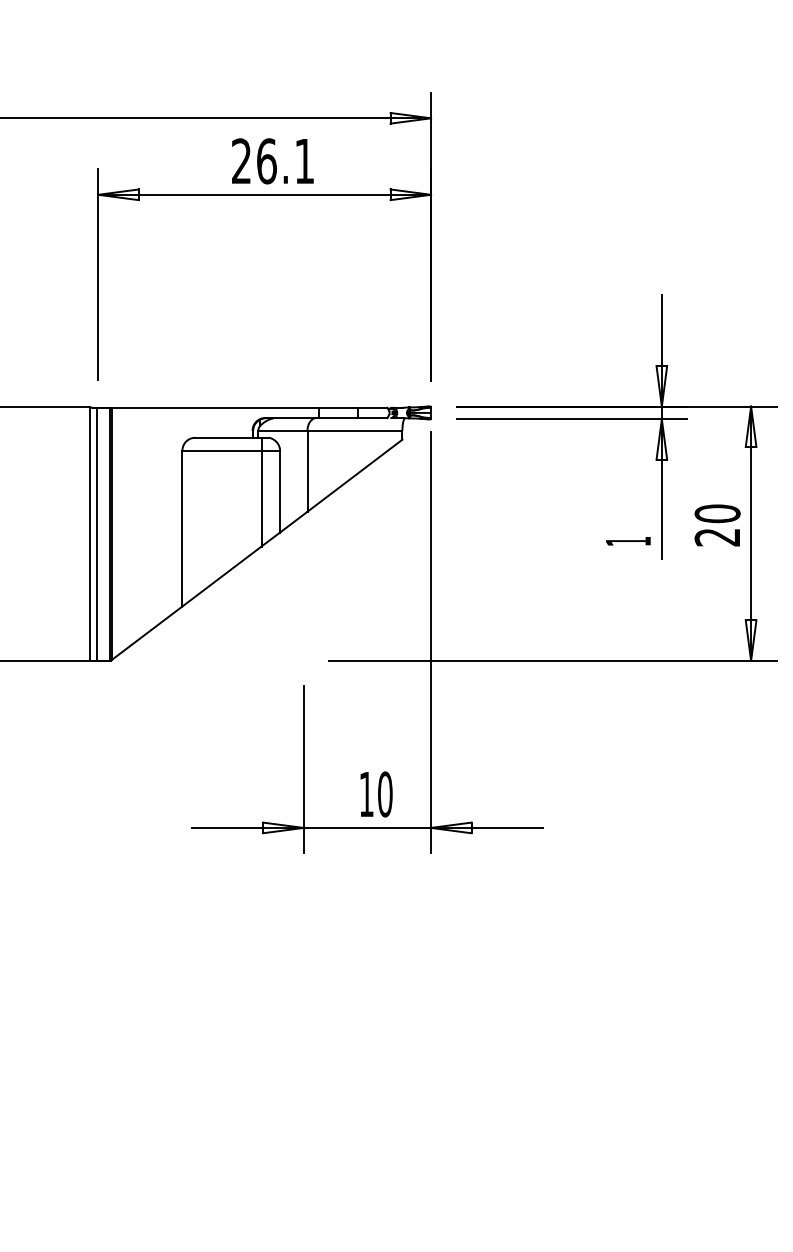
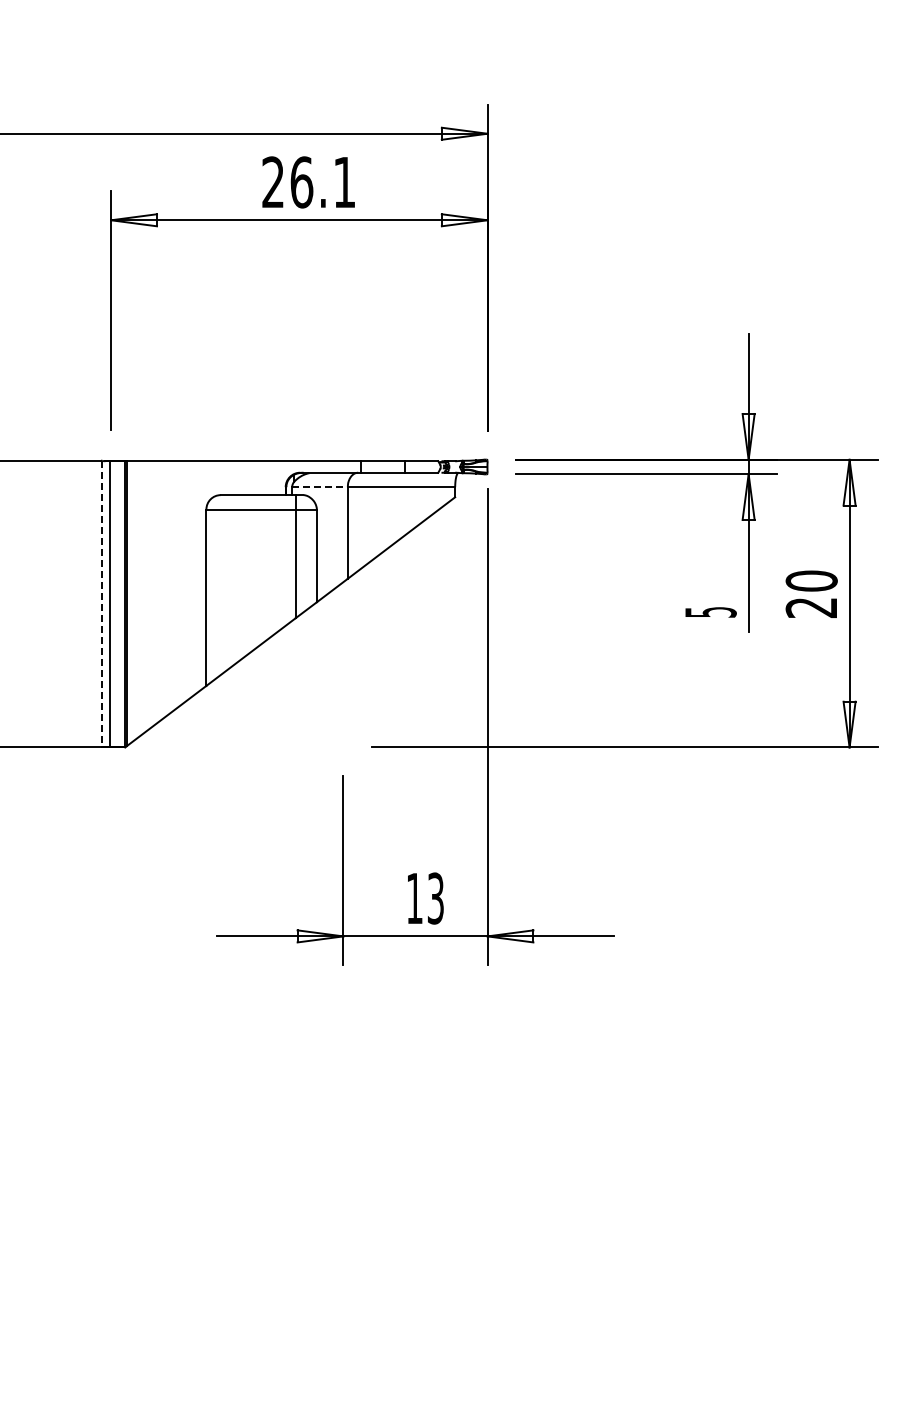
line: (283, 431) -> (320, 487), solid -> dashed
line: (90, 534) -> (102, 604), solid -> dashed
text: (628, 541) -> (710, 612), 1 -> 5
text: (385, 794) -> (435, 898), 10 -> 13

